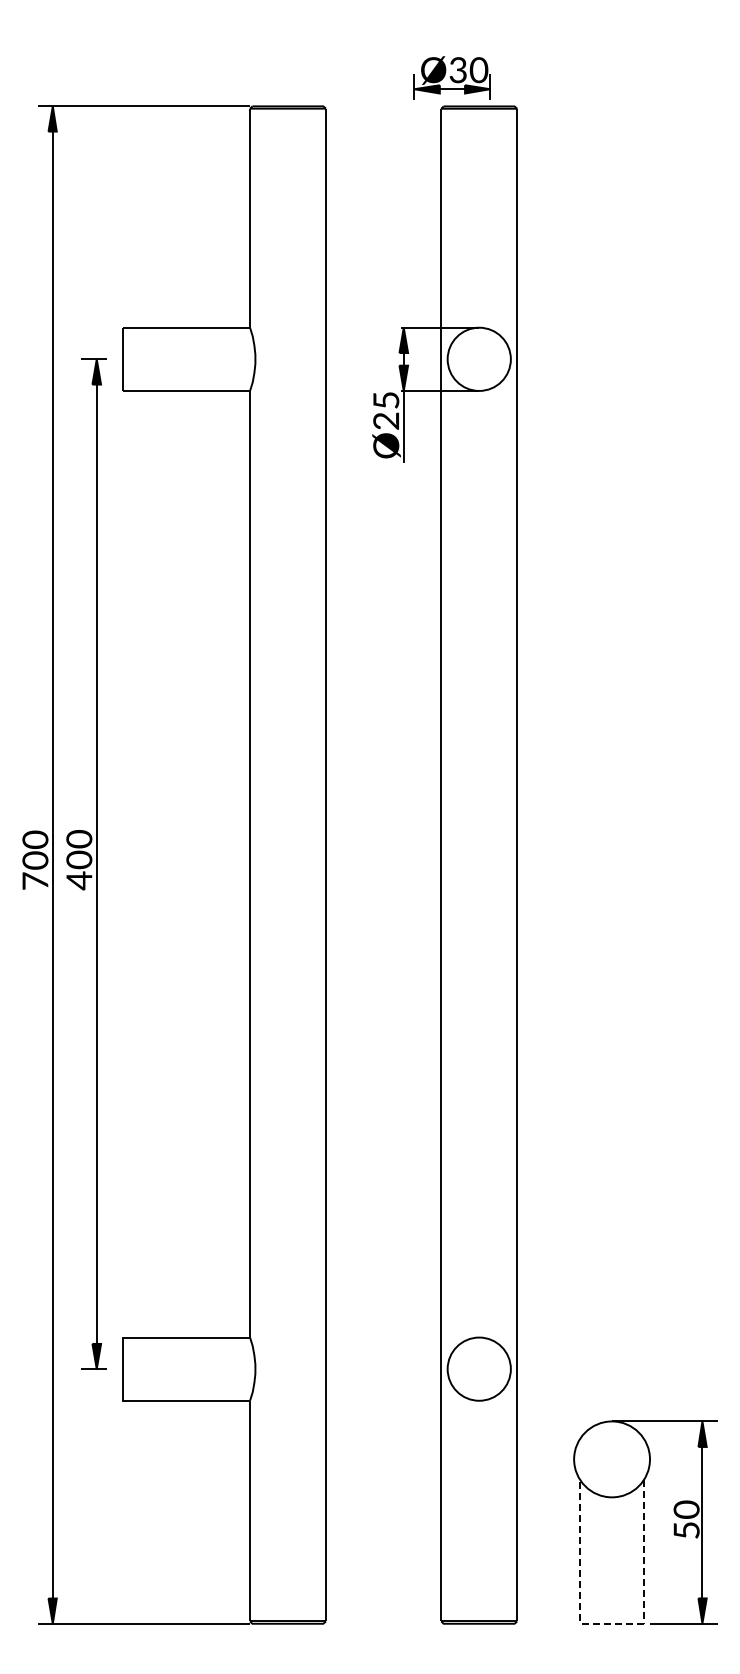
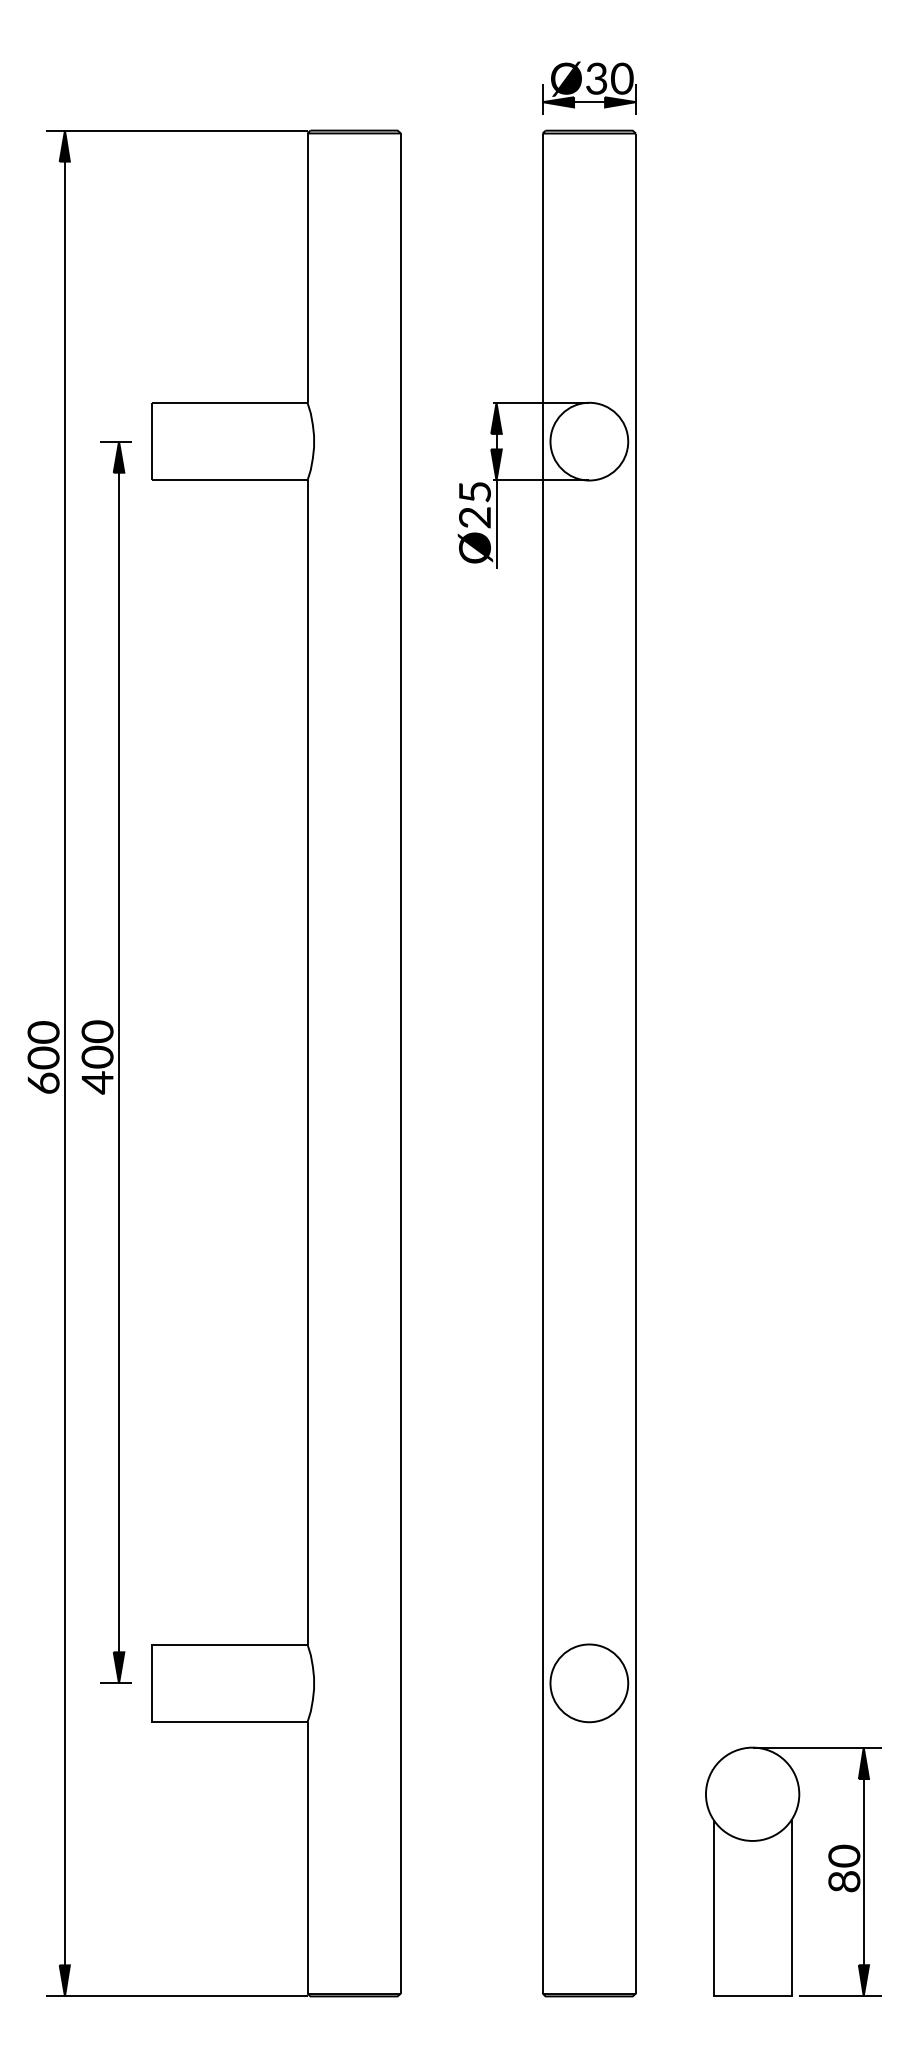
part: (451, 77) -> (588, 87), moved
text: (35, 880) -> (43, 1082), 700 -> 600
text: (686, 1529) -> (844, 1880), 50 -> 80
line: (612, 1623) -> (753, 1996), dashed -> solid

